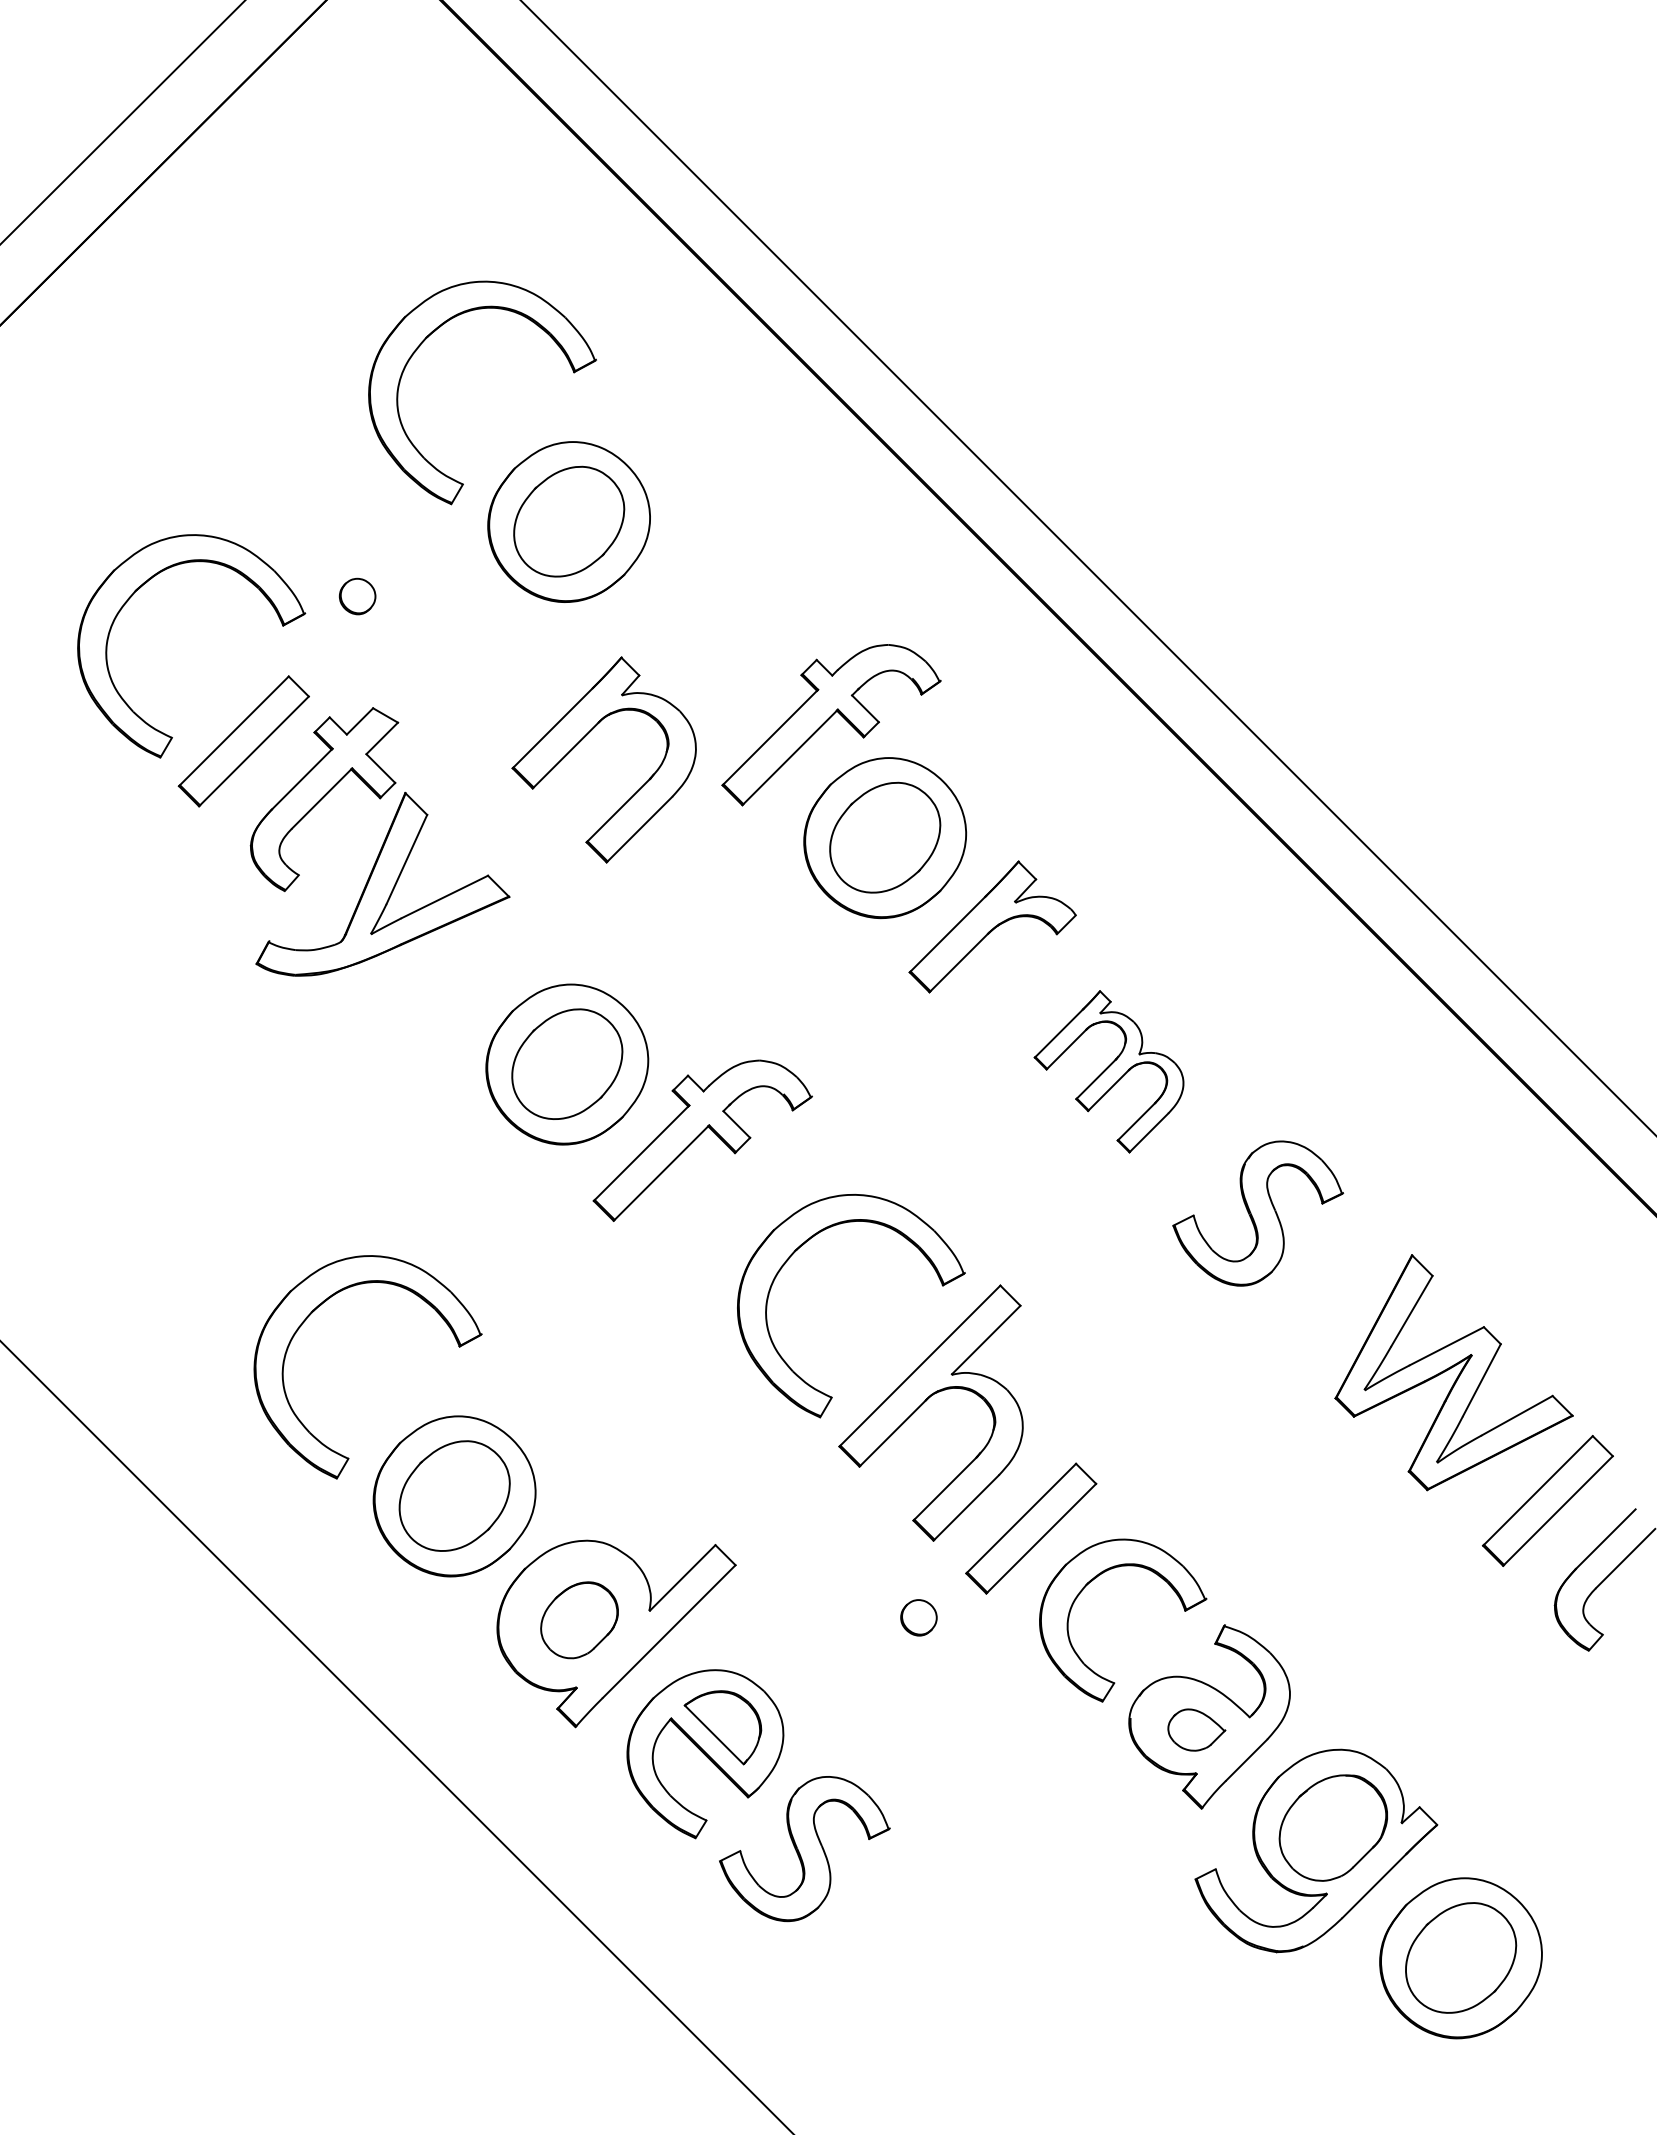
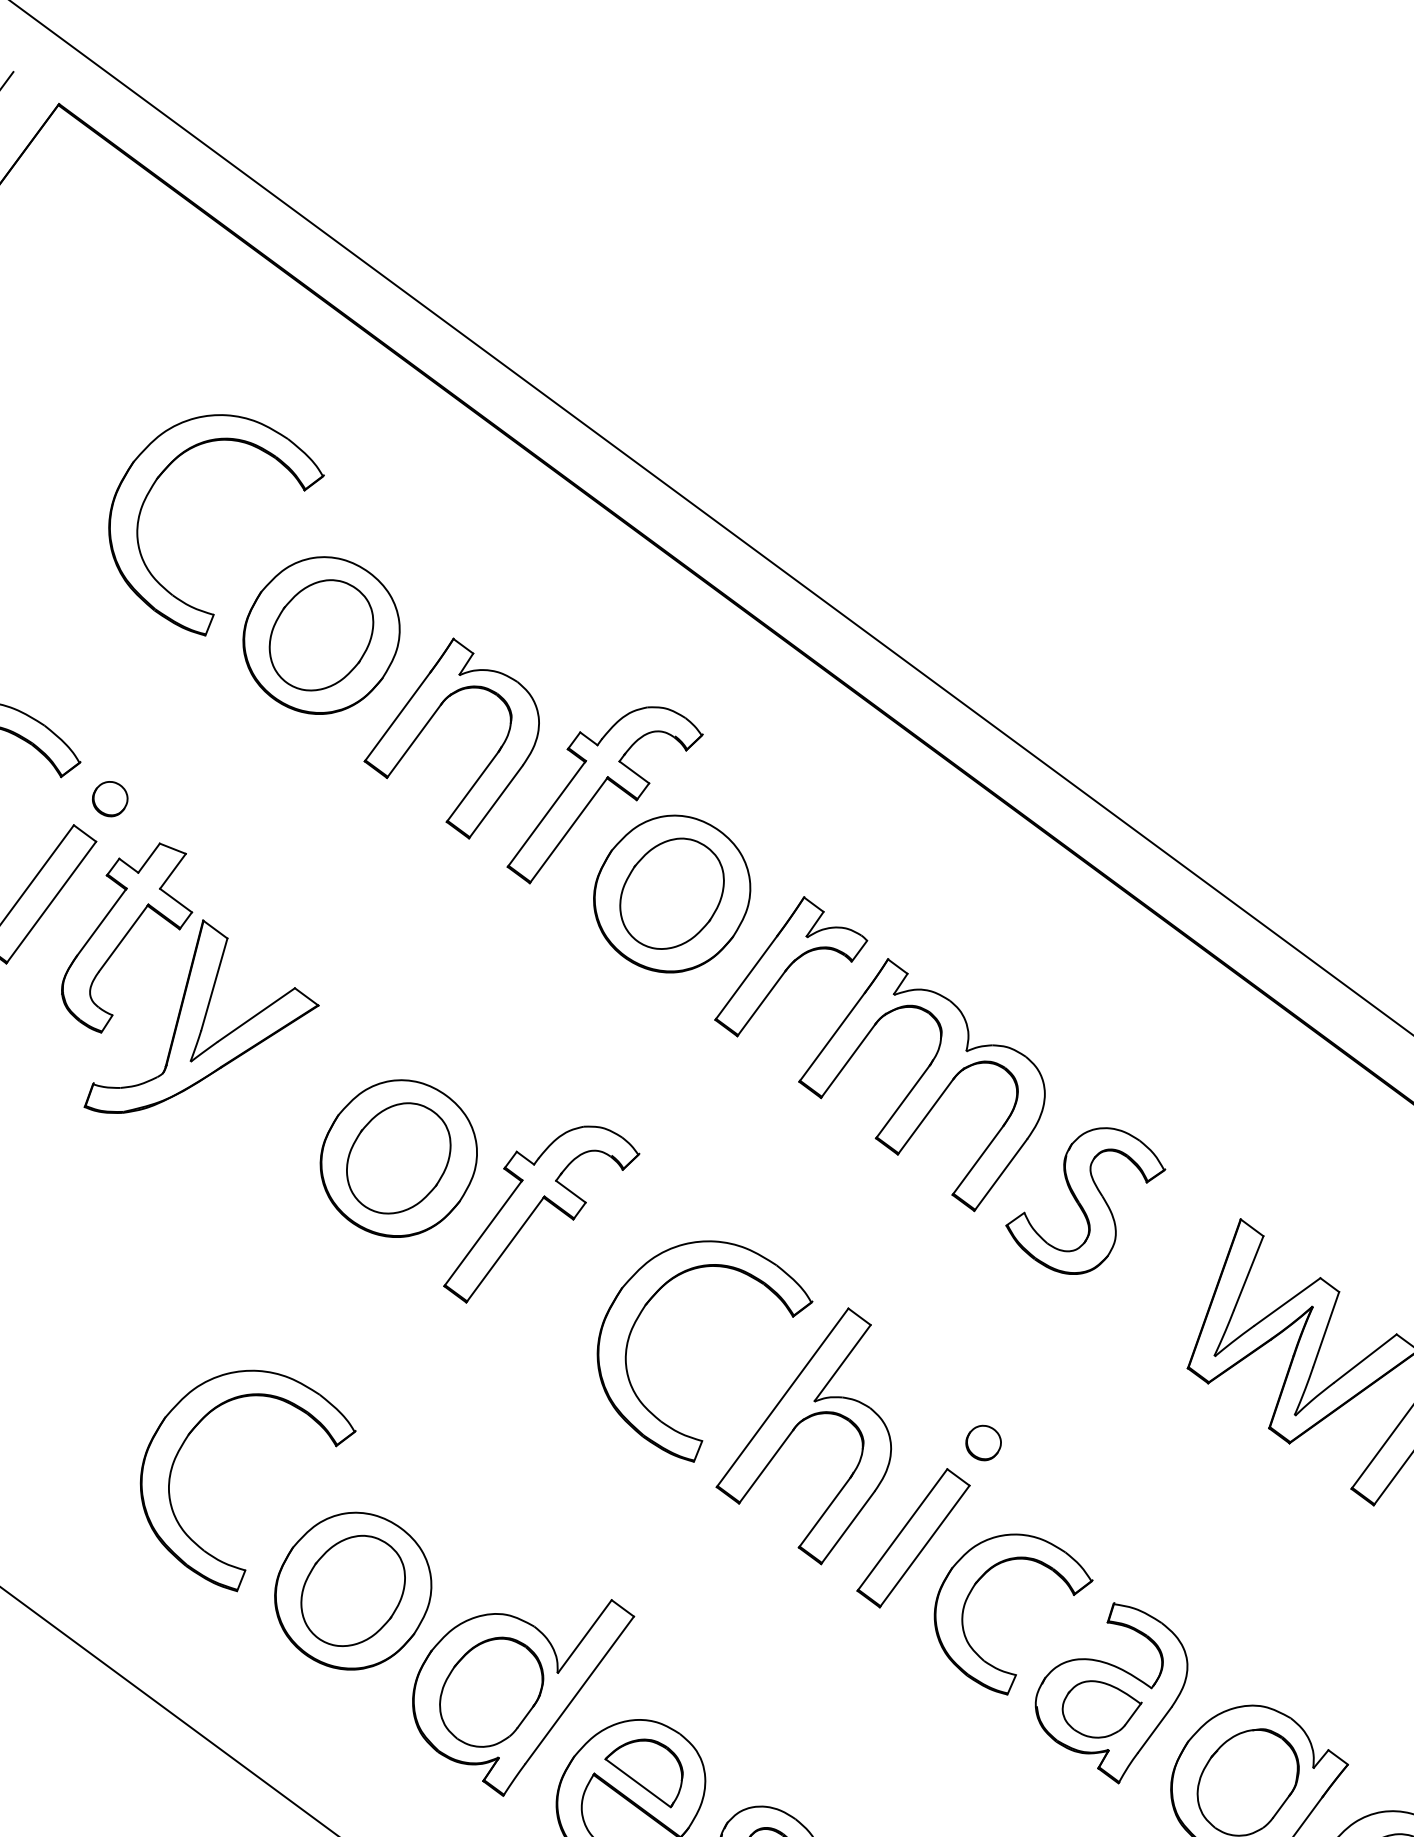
part: (357, 596) -> (110, 799), moved
part: (583, 739) -> (428, 723), moved
part: (1108, 1071) -> (921, 1086), size x1.67
part: (918, 1617) -> (983, 1442), moved
part: (579, 1620) -> (491, 1692), size x1.43
part: (1196, 1729) -> (1102, 1707), size x1.43

